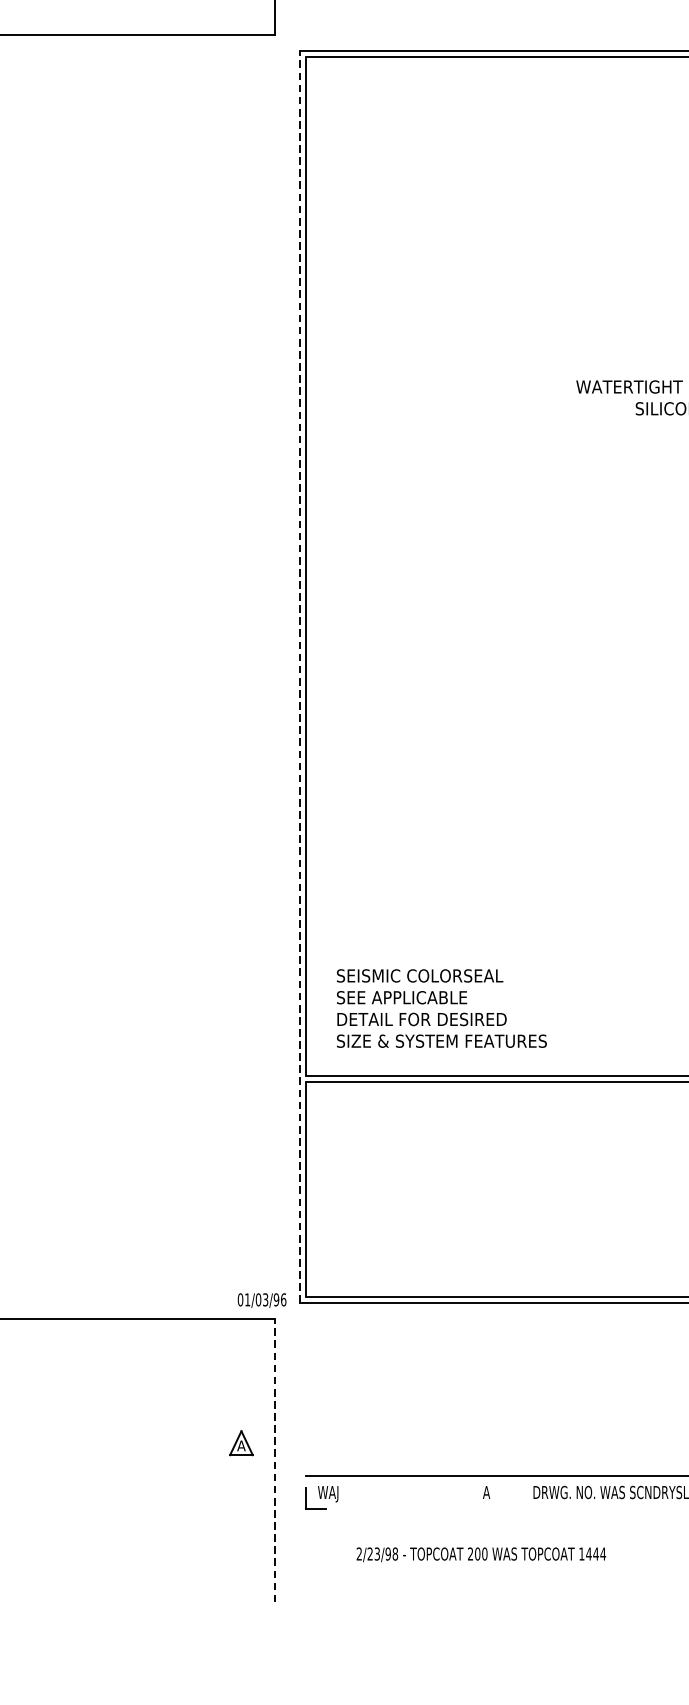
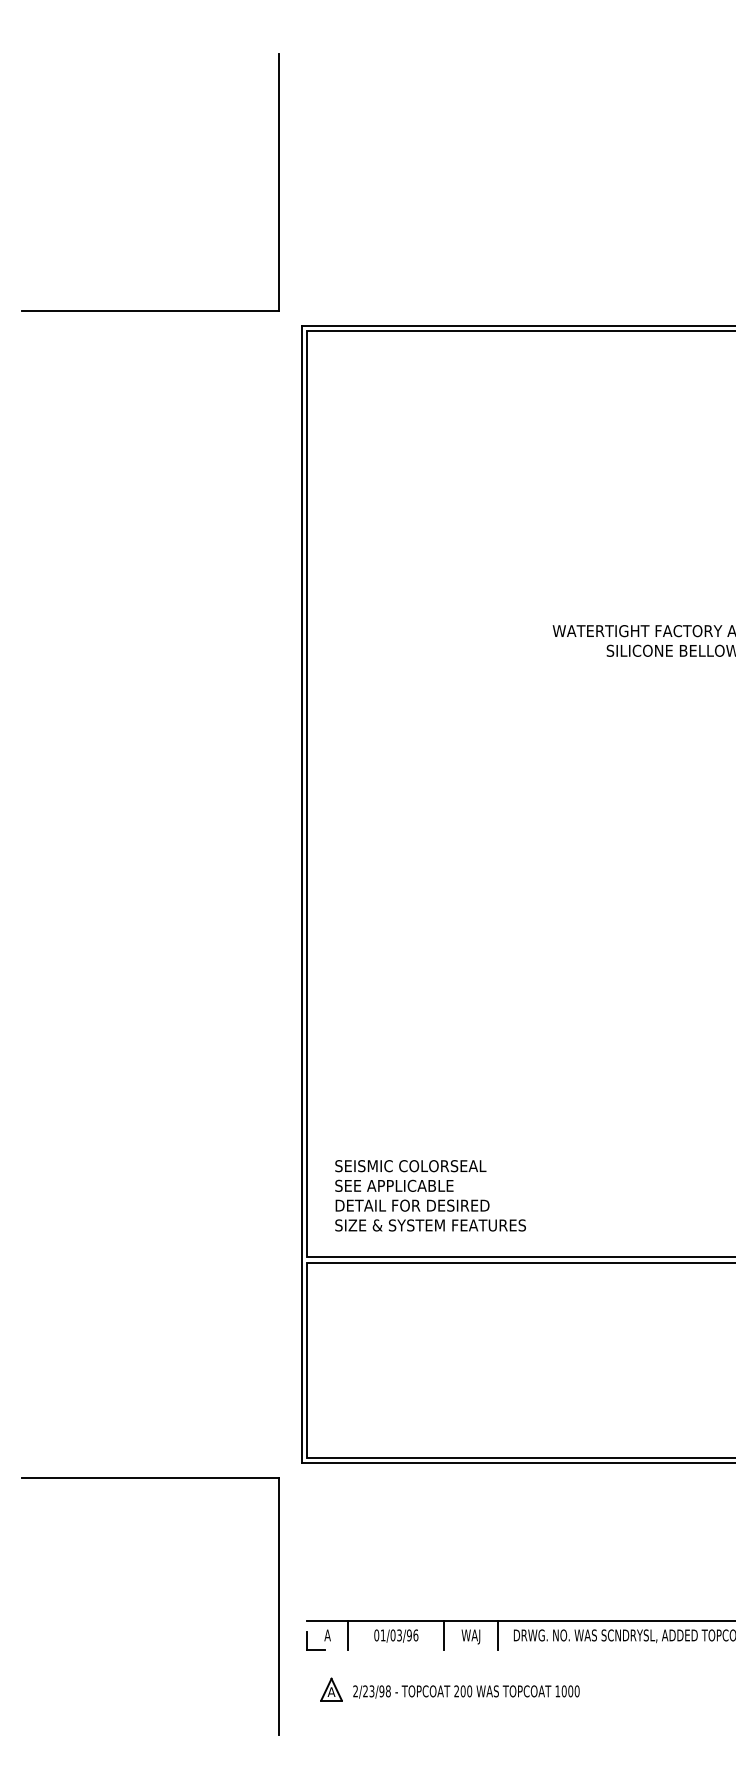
line: (299, 676) -> (301, 894), dashed -> solid
text: (262, 1299) -> (396, 1635), moved
part: (241, 1443) -> (331, 1689), moved
line: (275, 1460) -> (279, 1606), dashed -> solid
line: (351, 1492) -> (348, 1635), added
line: (457, 1492) -> (444, 1635), added
line: (516, 1492) -> (498, 1635), added
text: (328, 1493) -> (327, 1636), WAJ -> A
text: (485, 1493) -> (470, 1636), A -> WAJ
text: (595, 1554) -> (570, 1691), 1444 -> 1000

